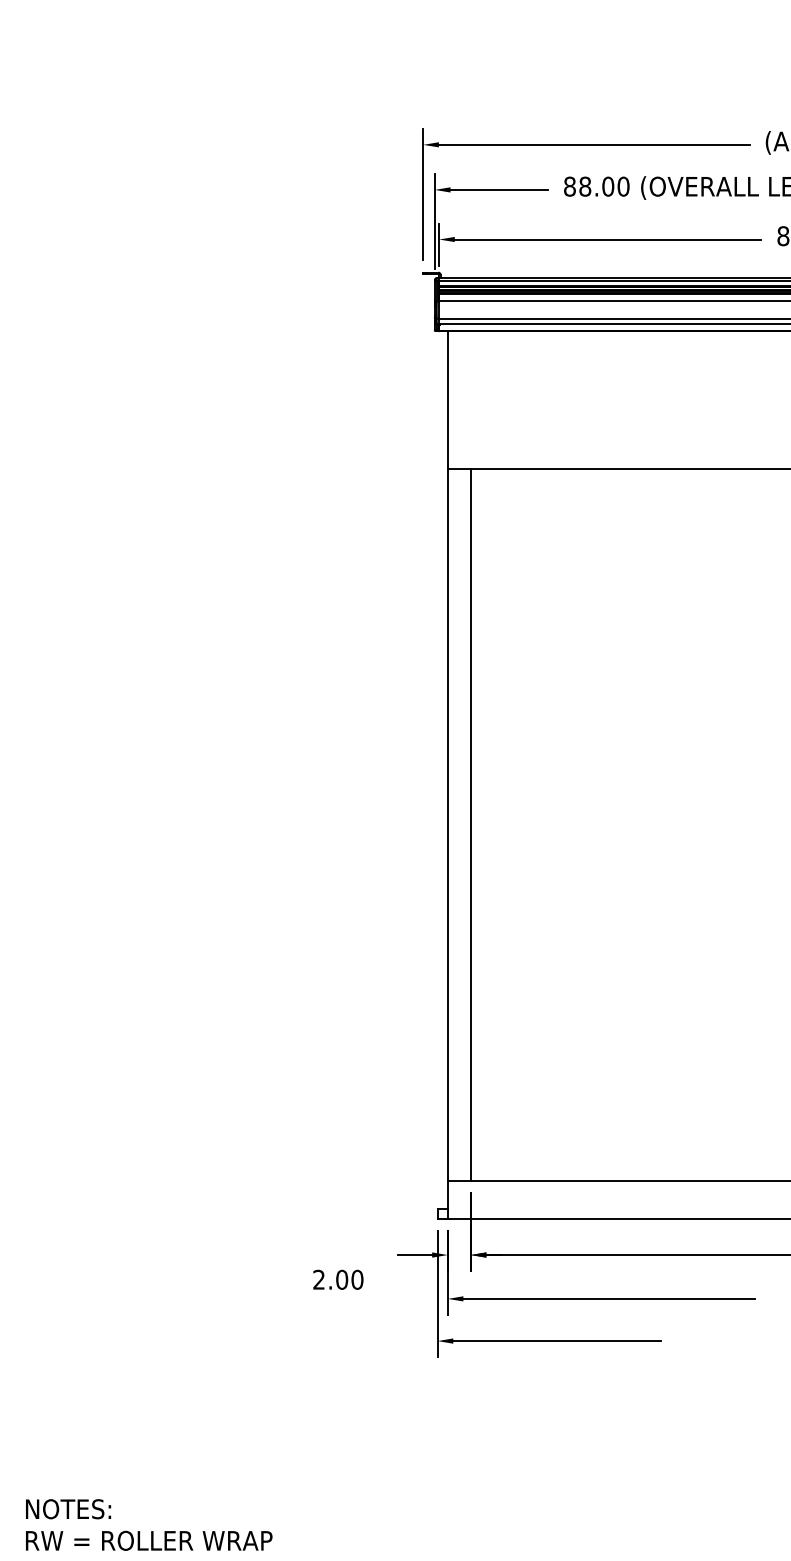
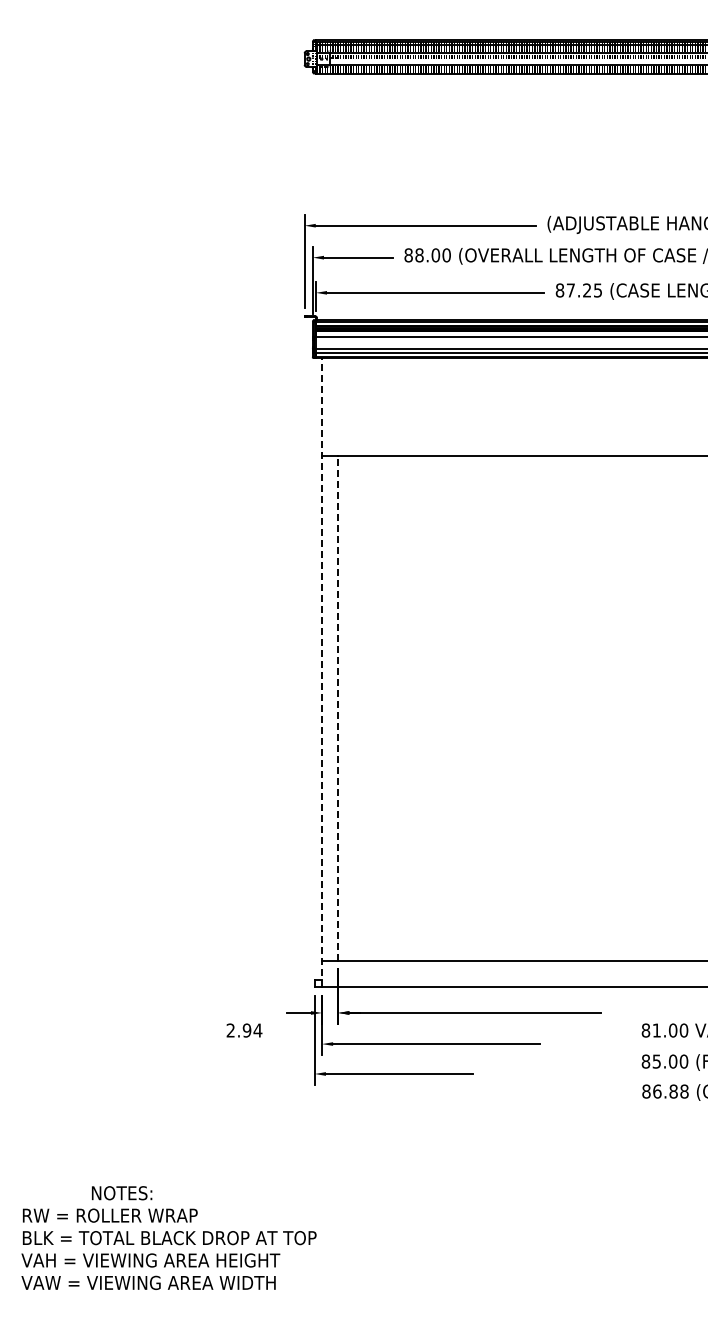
line: (448, 774) -> (322, 672), solid -> dashed
line: (471, 825) -> (338, 708), solid -> dashed
text: (349, 1279) -> (252, 1030), 2.00 -> 2.94
text: (69, 1509) -> (122, 1193), moved

